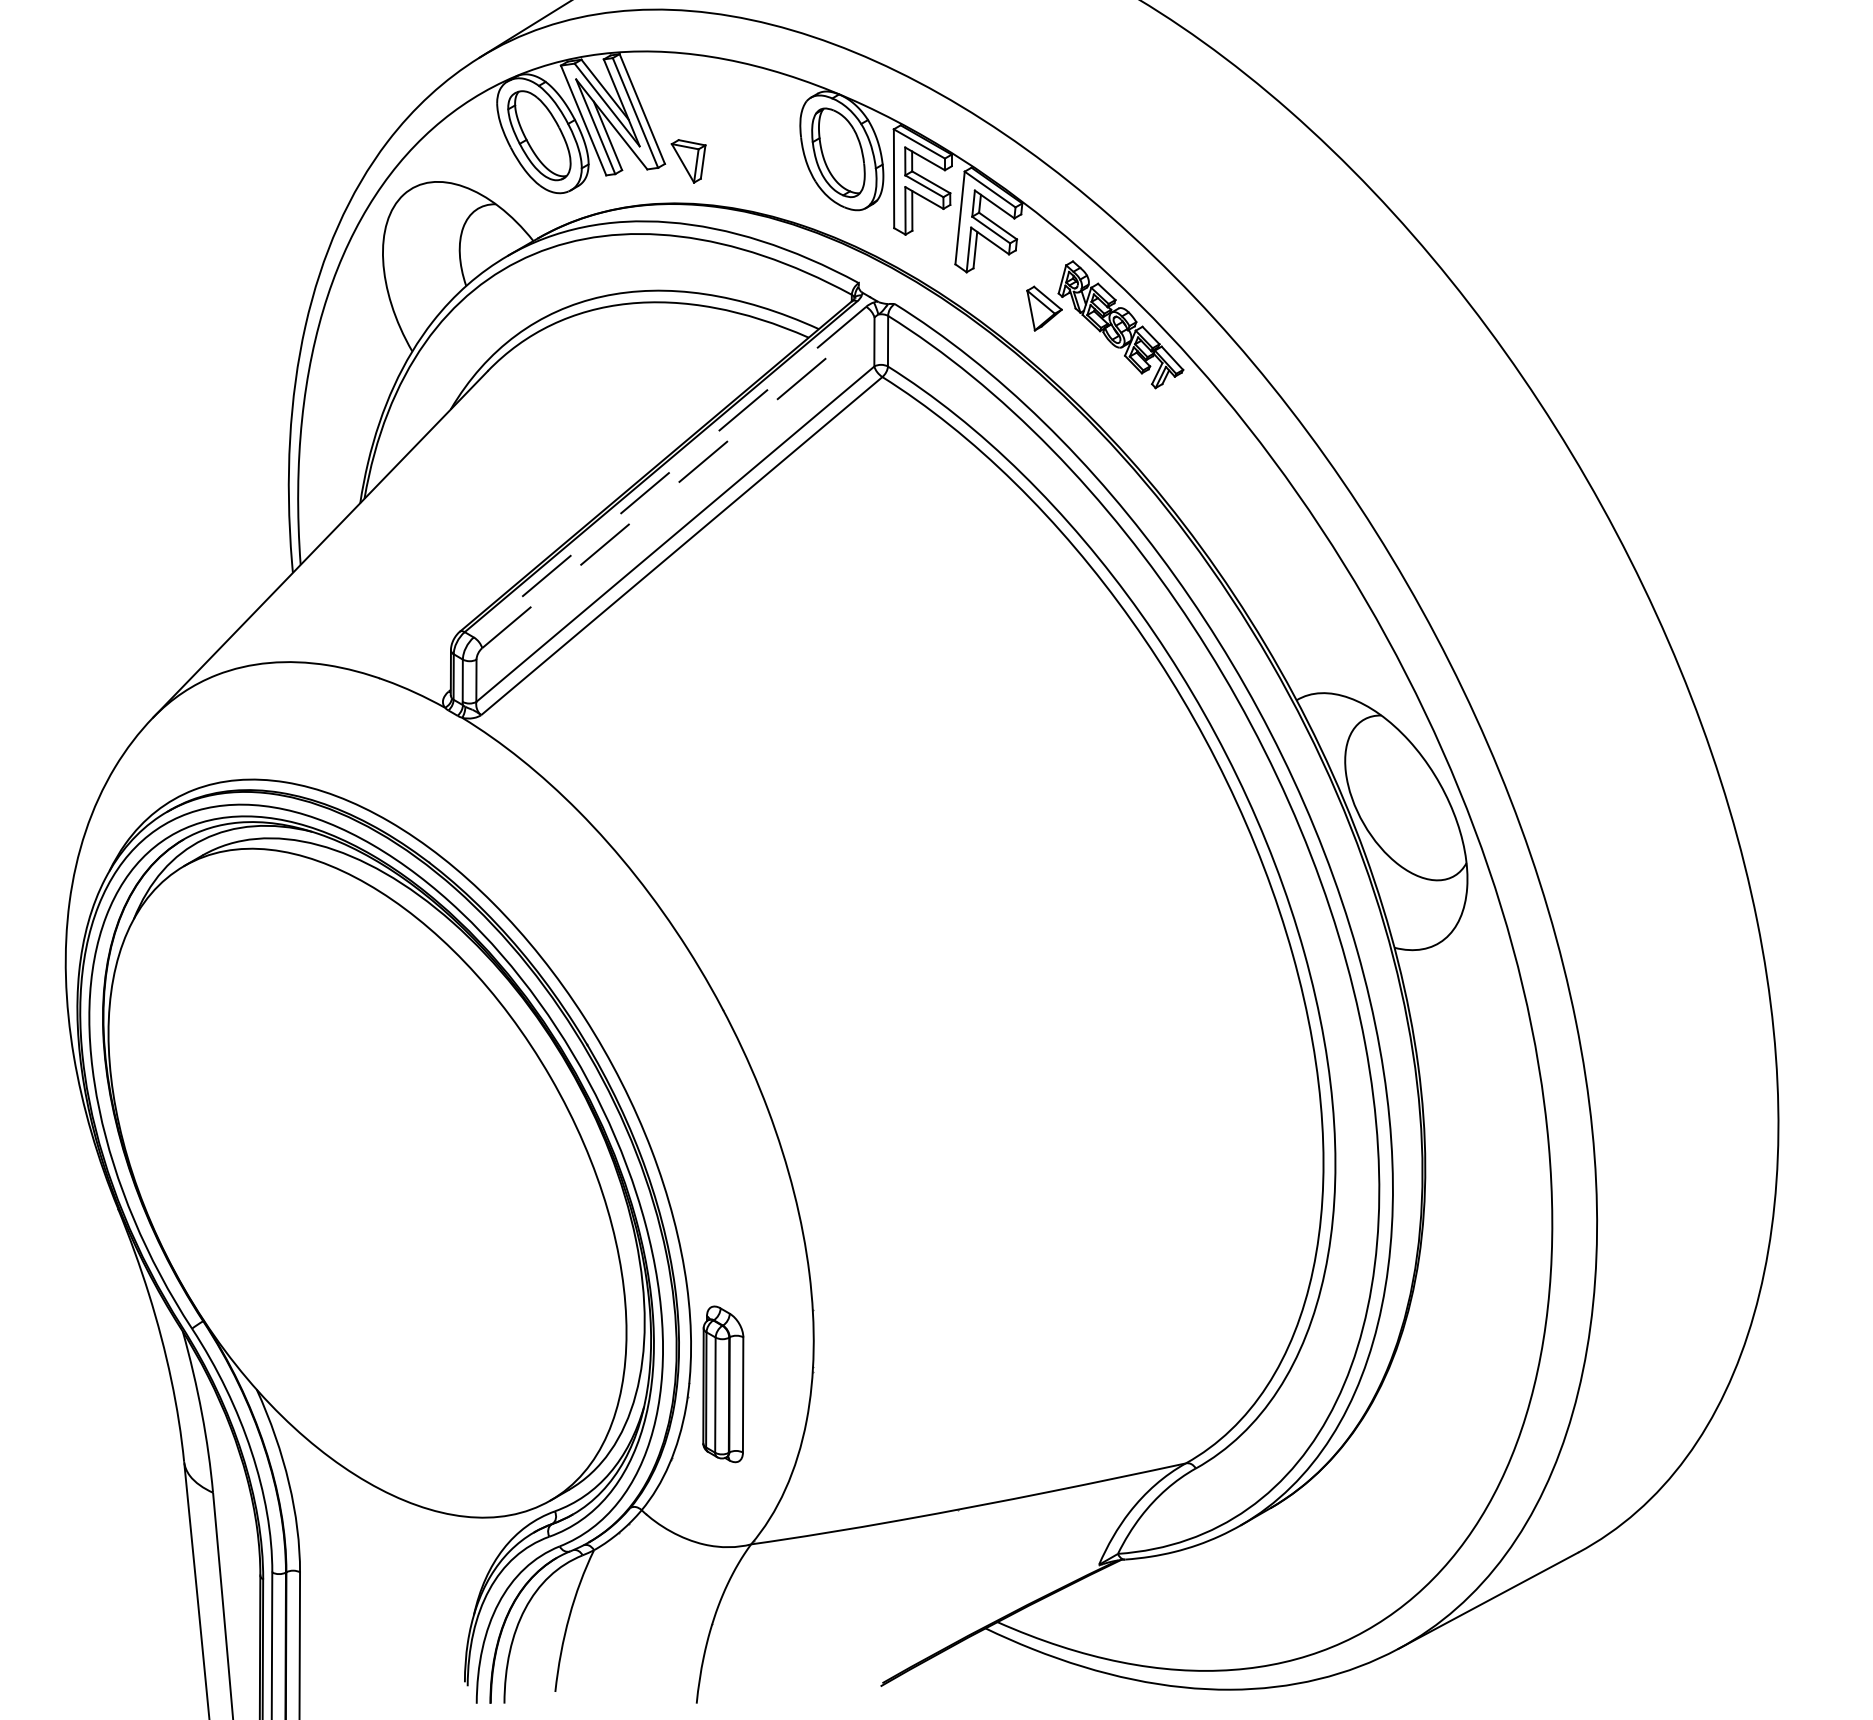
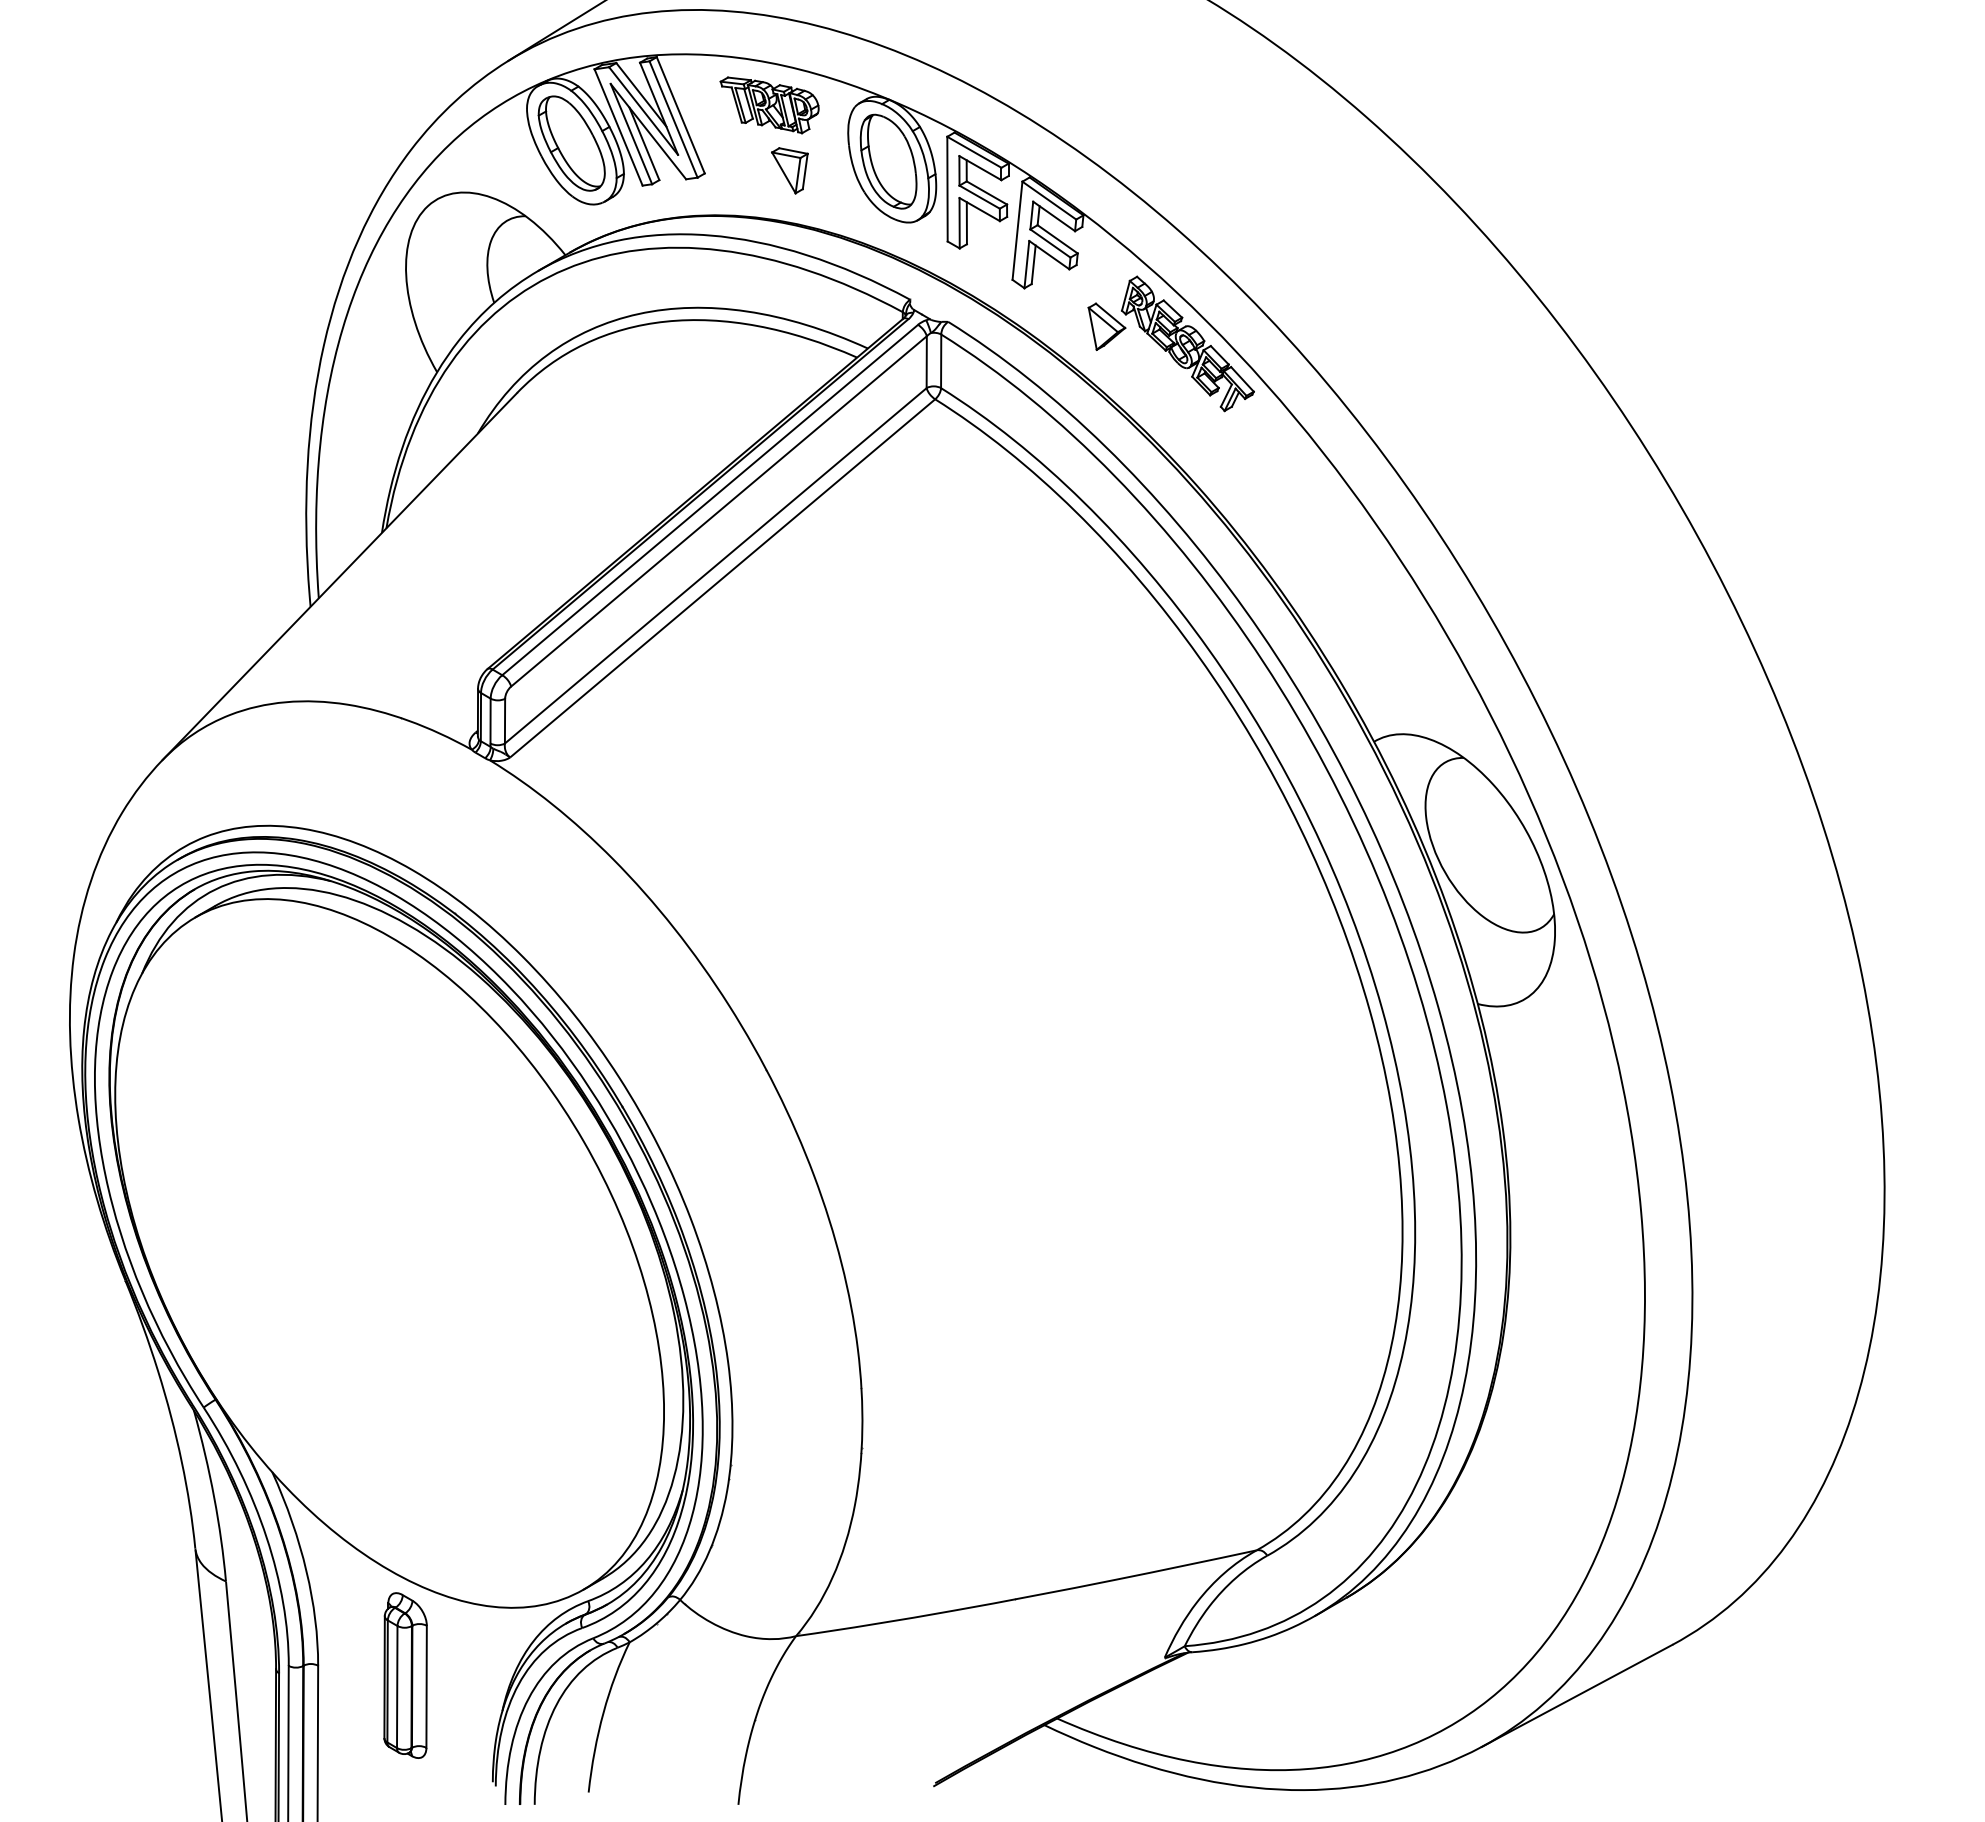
part: (726, 99) -> (769, 105), added
part: (688, 161) -> (789, 170), moved
line: (670, 472) -> (710, 500), dashed -> solid
line: (677, 482) -> (718, 511), dashed -> solid
part: (723, 1384) -> (405, 1675), moved

